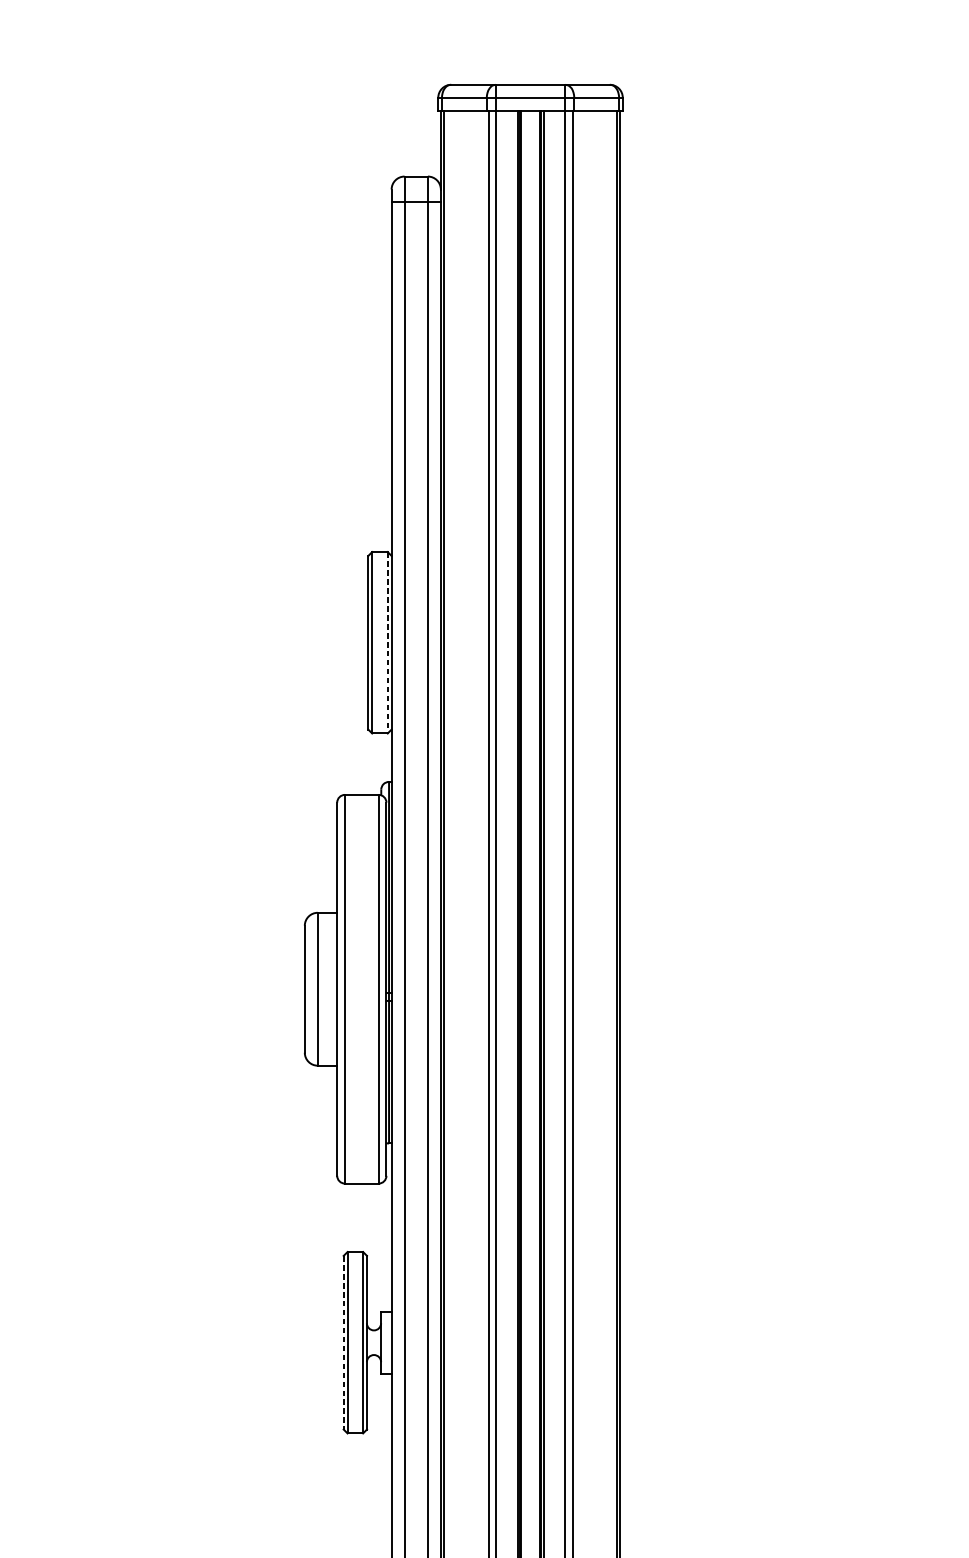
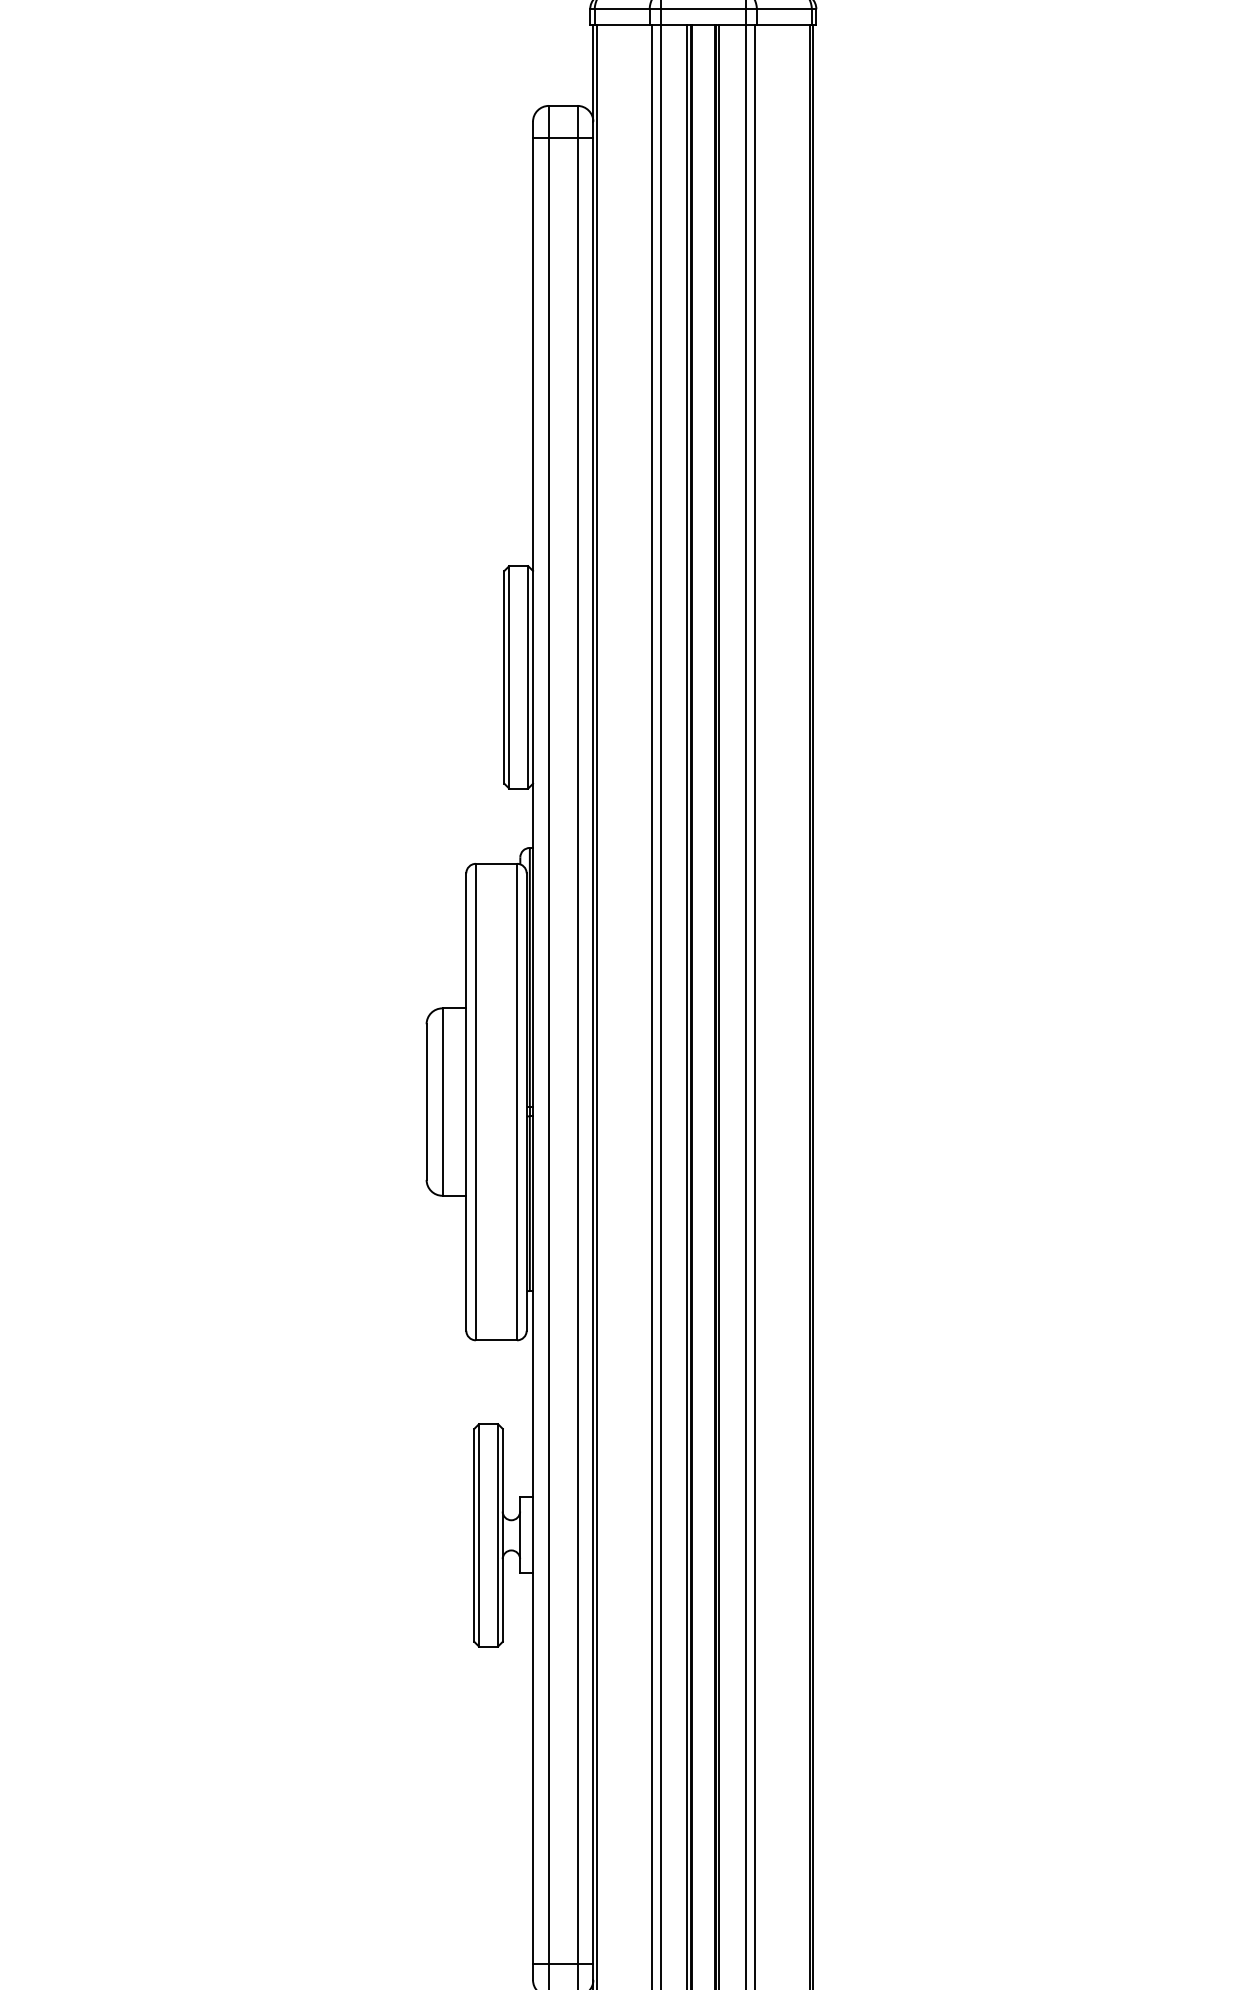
line: (387, 642) -> (528, 677), dashed -> solid
line: (343, 1342) -> (474, 1535), dashed -> solid

